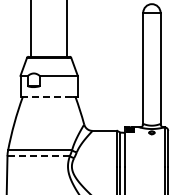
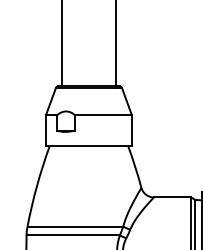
line: (47, 96) -> (86, 145), dashed -> solid
line: (39, 156) -> (74, 235), dashed -> solid

